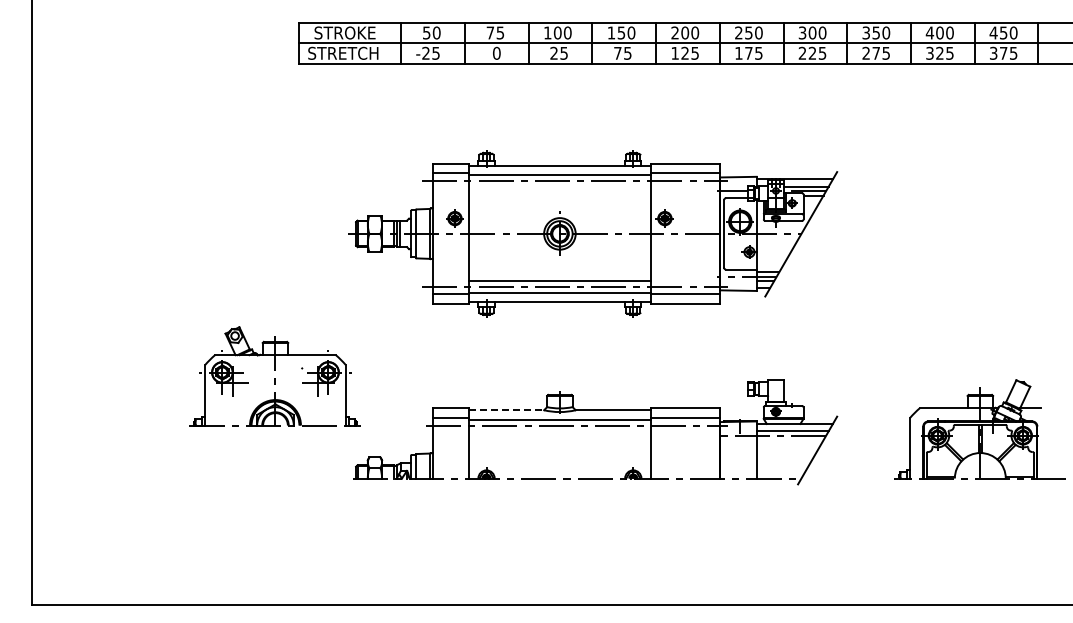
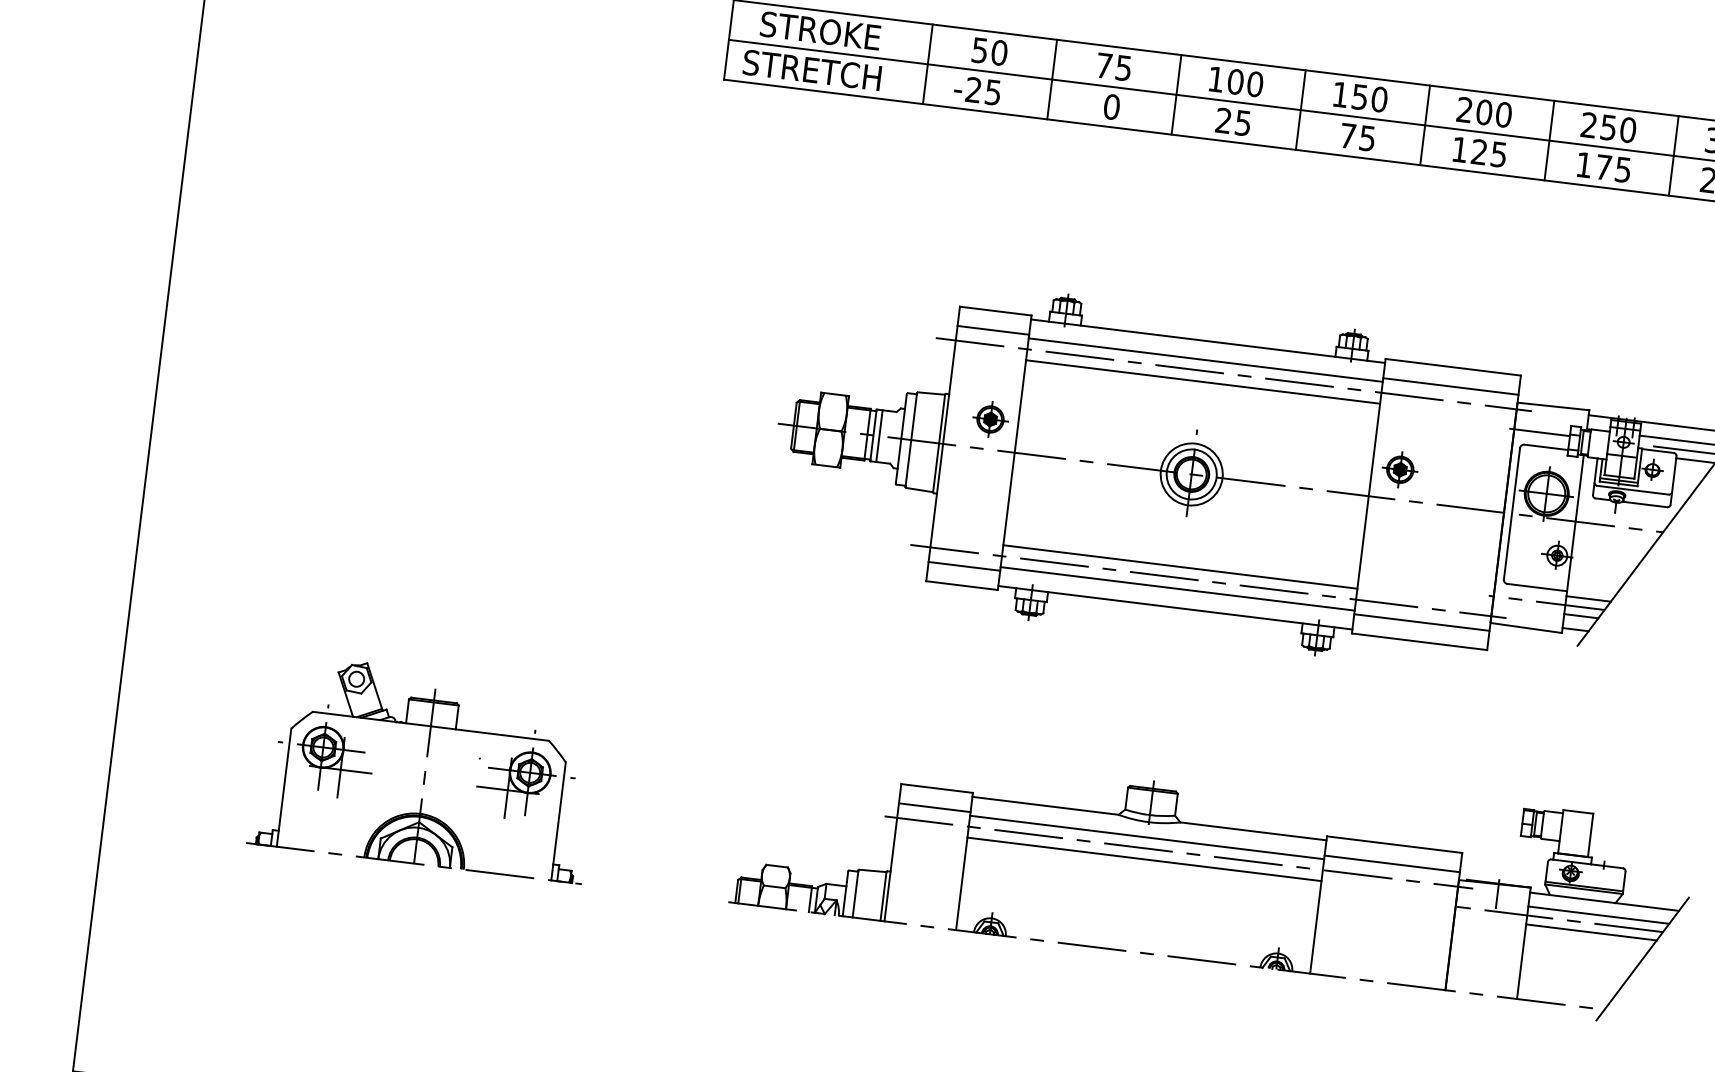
line: (559, 186) -> (1202, 381), added
part: (274, 376) -> (423, 767), moved
line: (507, 410) -> (1047, 806), dashed -> solid
line: (559, 431) -> (1143, 860), added
line: (789, 440) -> (1590, 932), added

